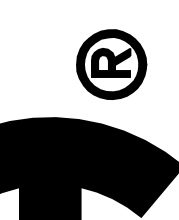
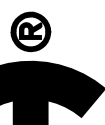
part: (110, 63) -> (30, 31), moved

